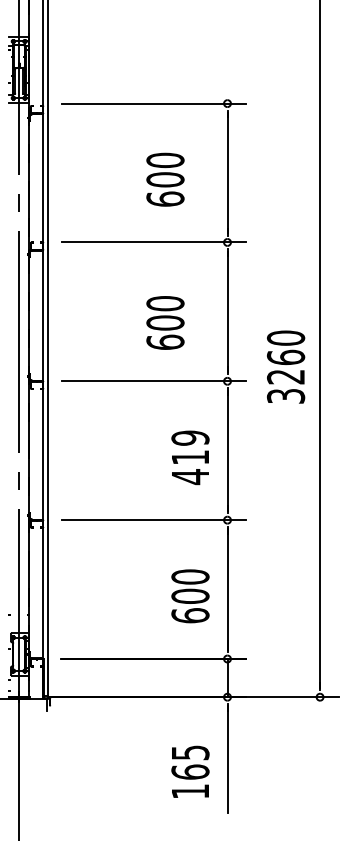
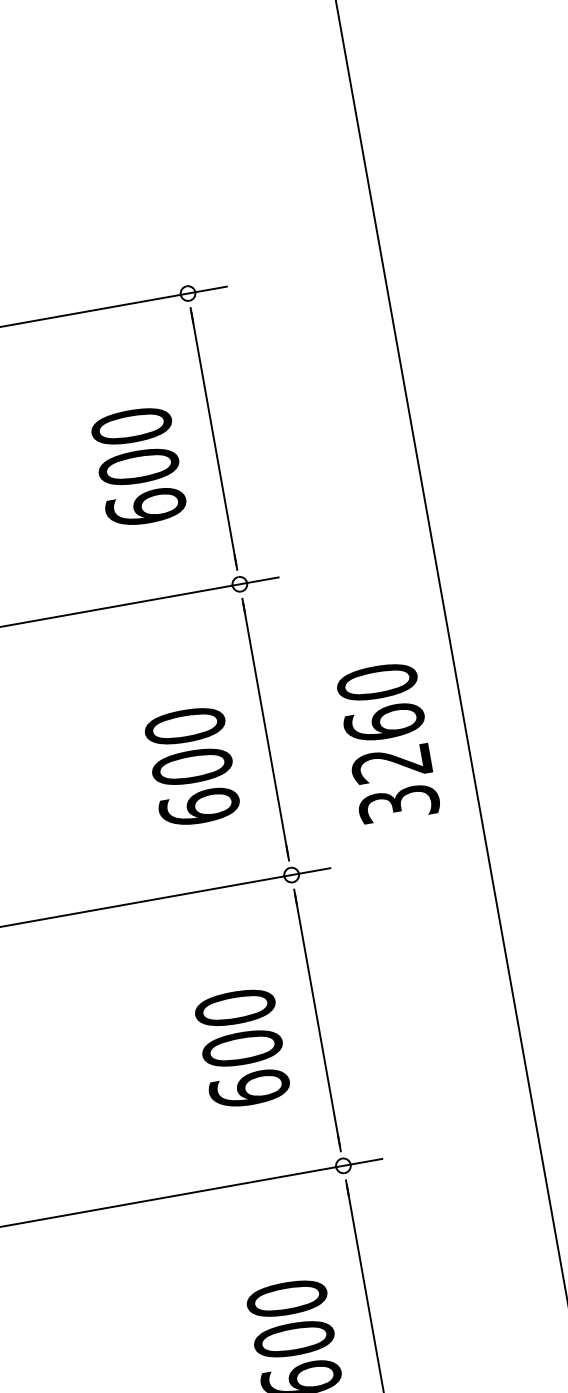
text: (165, 179) -> (138, 466), moved
text: (165, 322) -> (192, 765), moved
text: (286, 366) -> (388, 741), moved
text: (190, 457) -> (242, 1048), 419 -> 600

